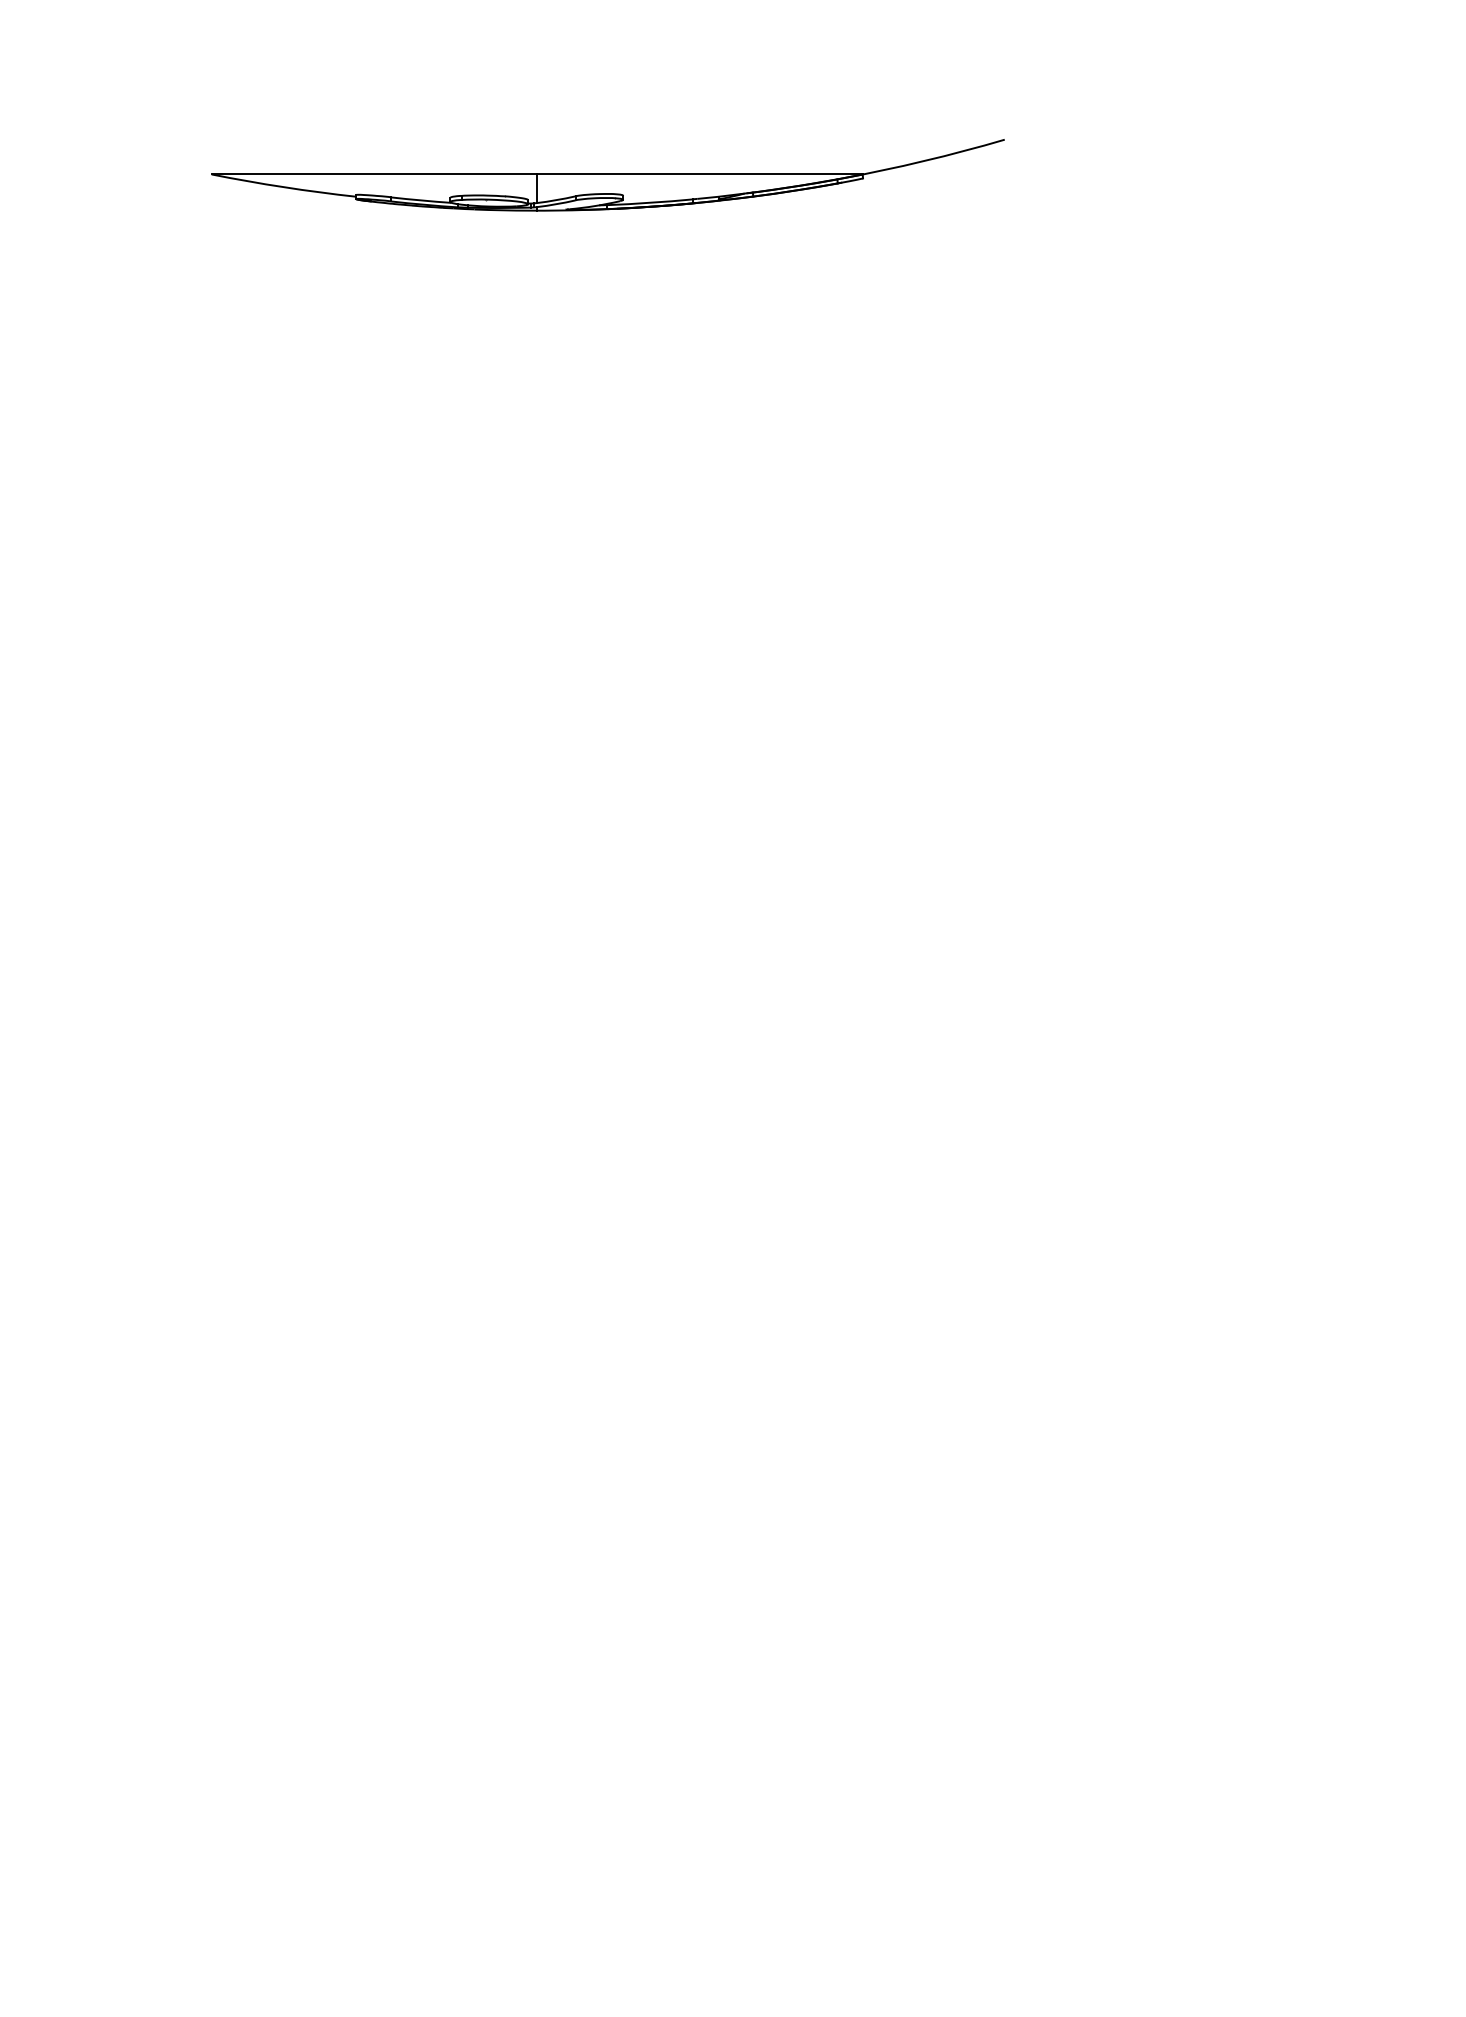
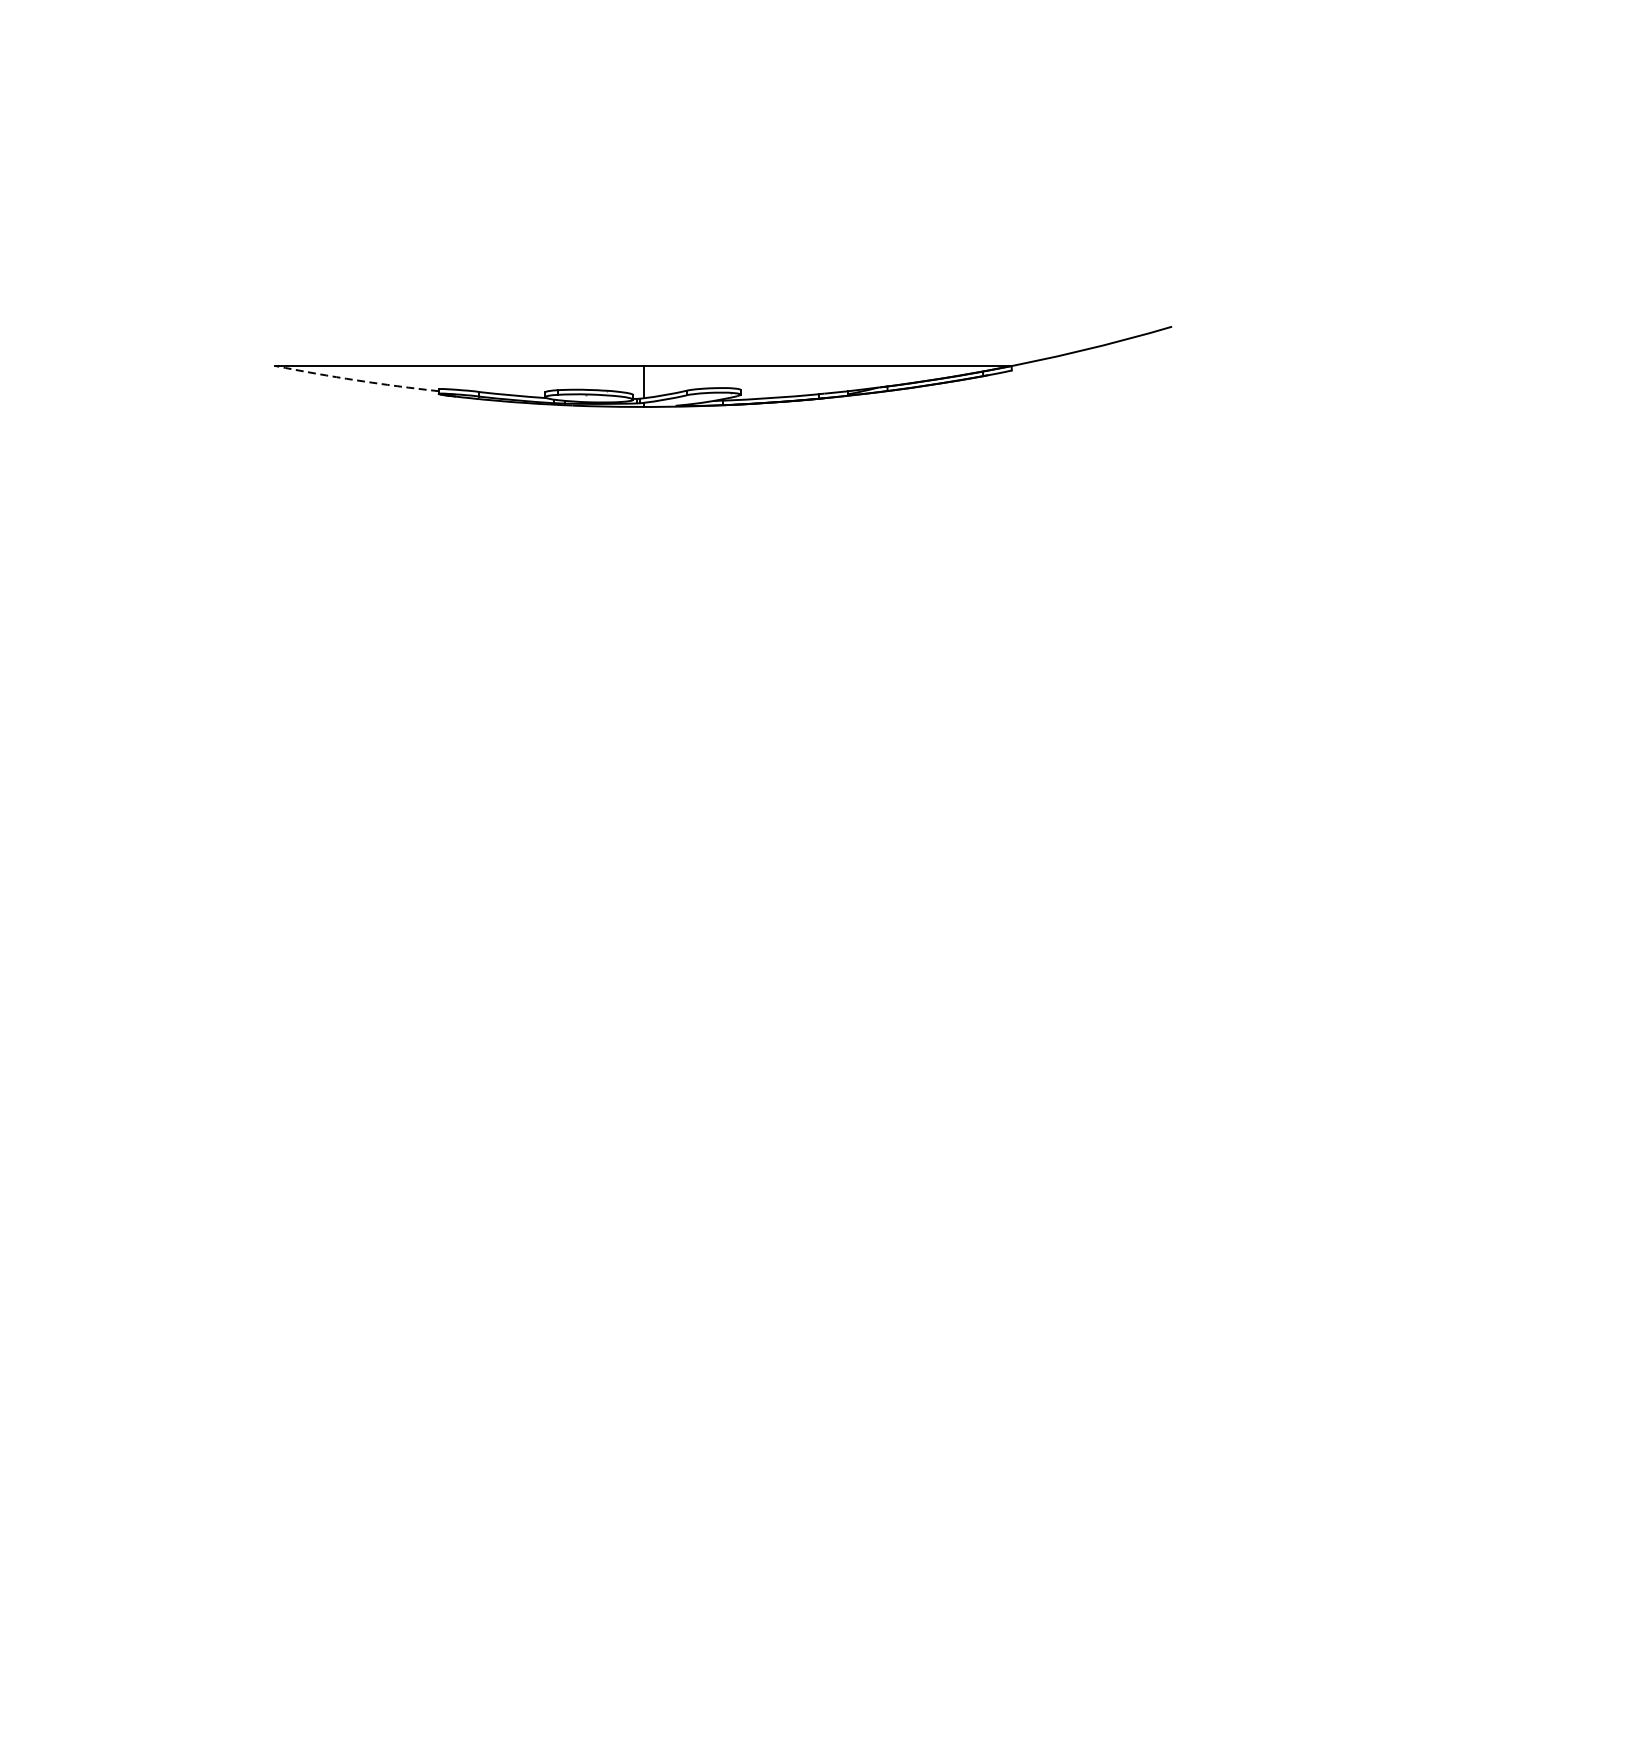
arc: (283, 187) -> (356, 380), solid -> dashed

